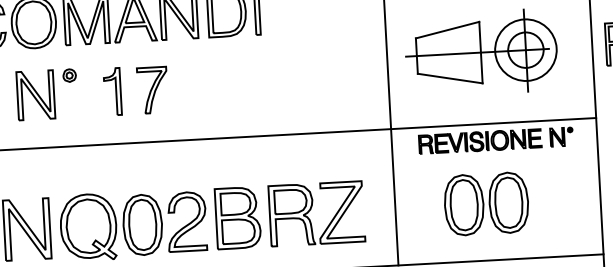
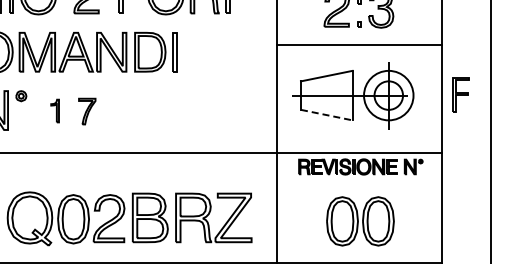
line: (451, 78) -> (327, 115), solid -> dashed
part: (151, 90) -> (86, 111), size x0.7
part: (111, 91) -> (54, 110), size x0.6
part: (486, 204) -> (360, 221), moved

